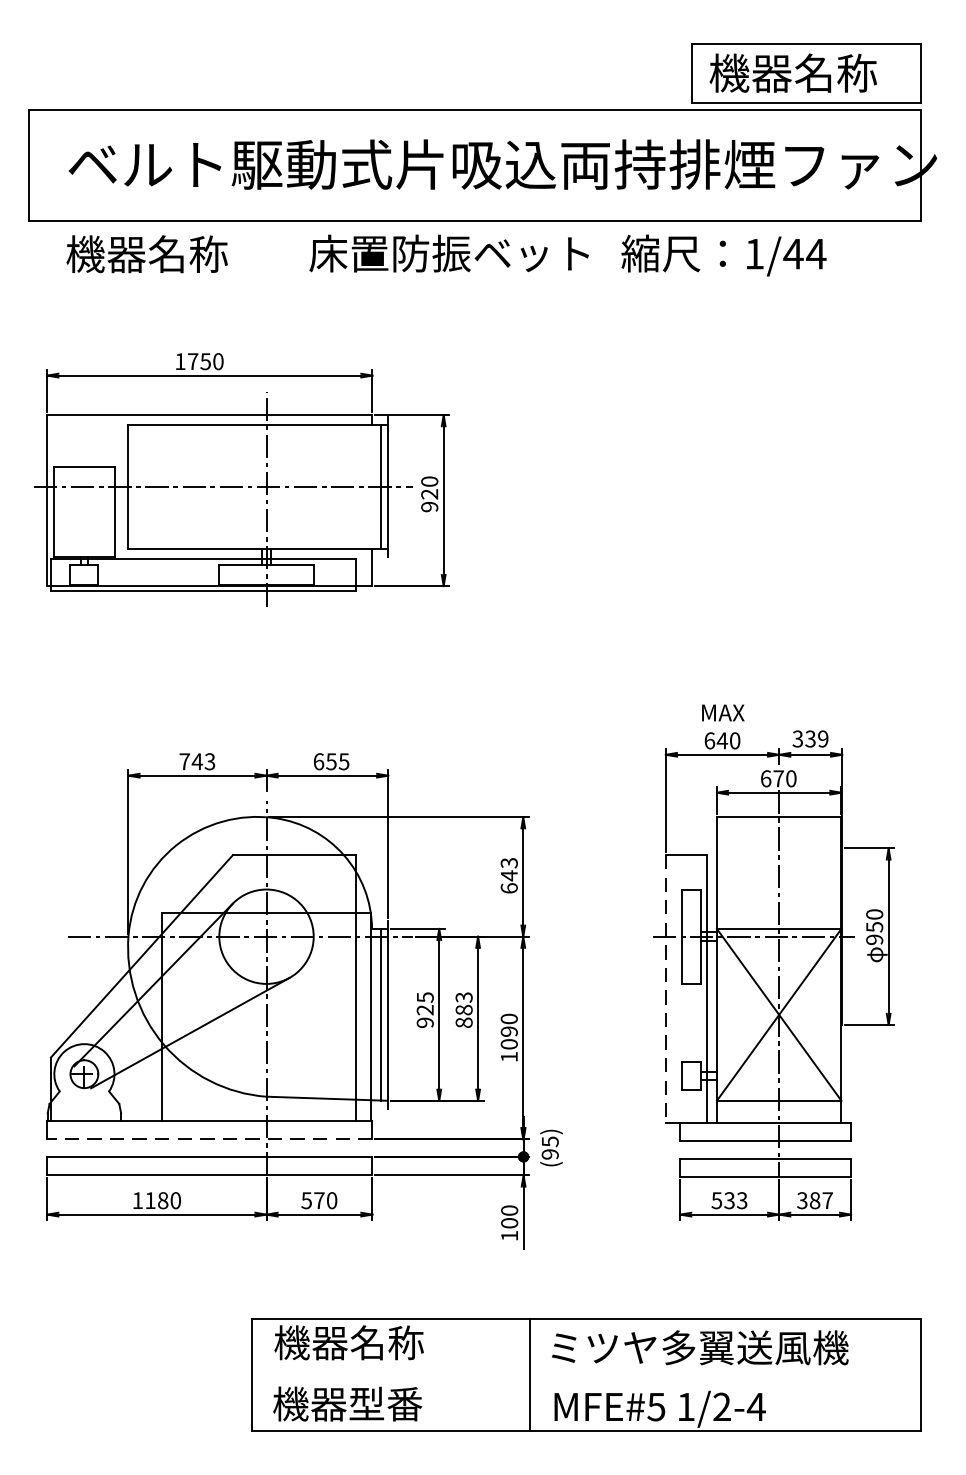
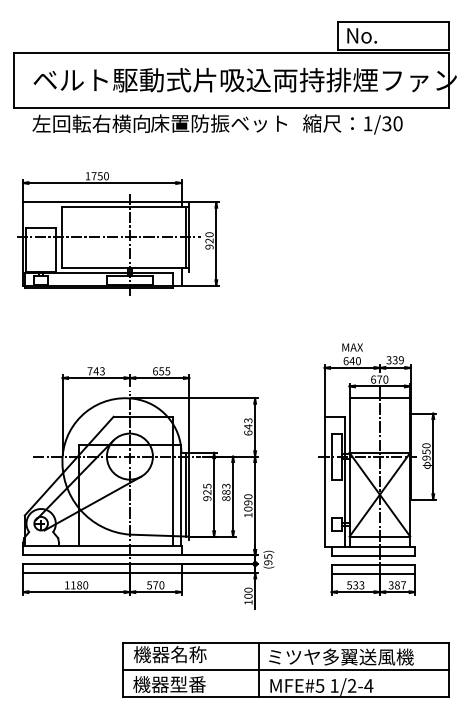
text: (792, 73) -> (386, 35), 機器名称 -> No.
text: (185, 253) -> (90, 123), 機器名称 -> 左回転右横向
text: (802, 253) -> (391, 123), 1/44 -> 1/30
line: (665, 989) -> (324, 482), dashed -> solid
line: (208, 1139) -> (101, 555), dashed -> solid
line: (585, 1375) -> (285, 670), added

